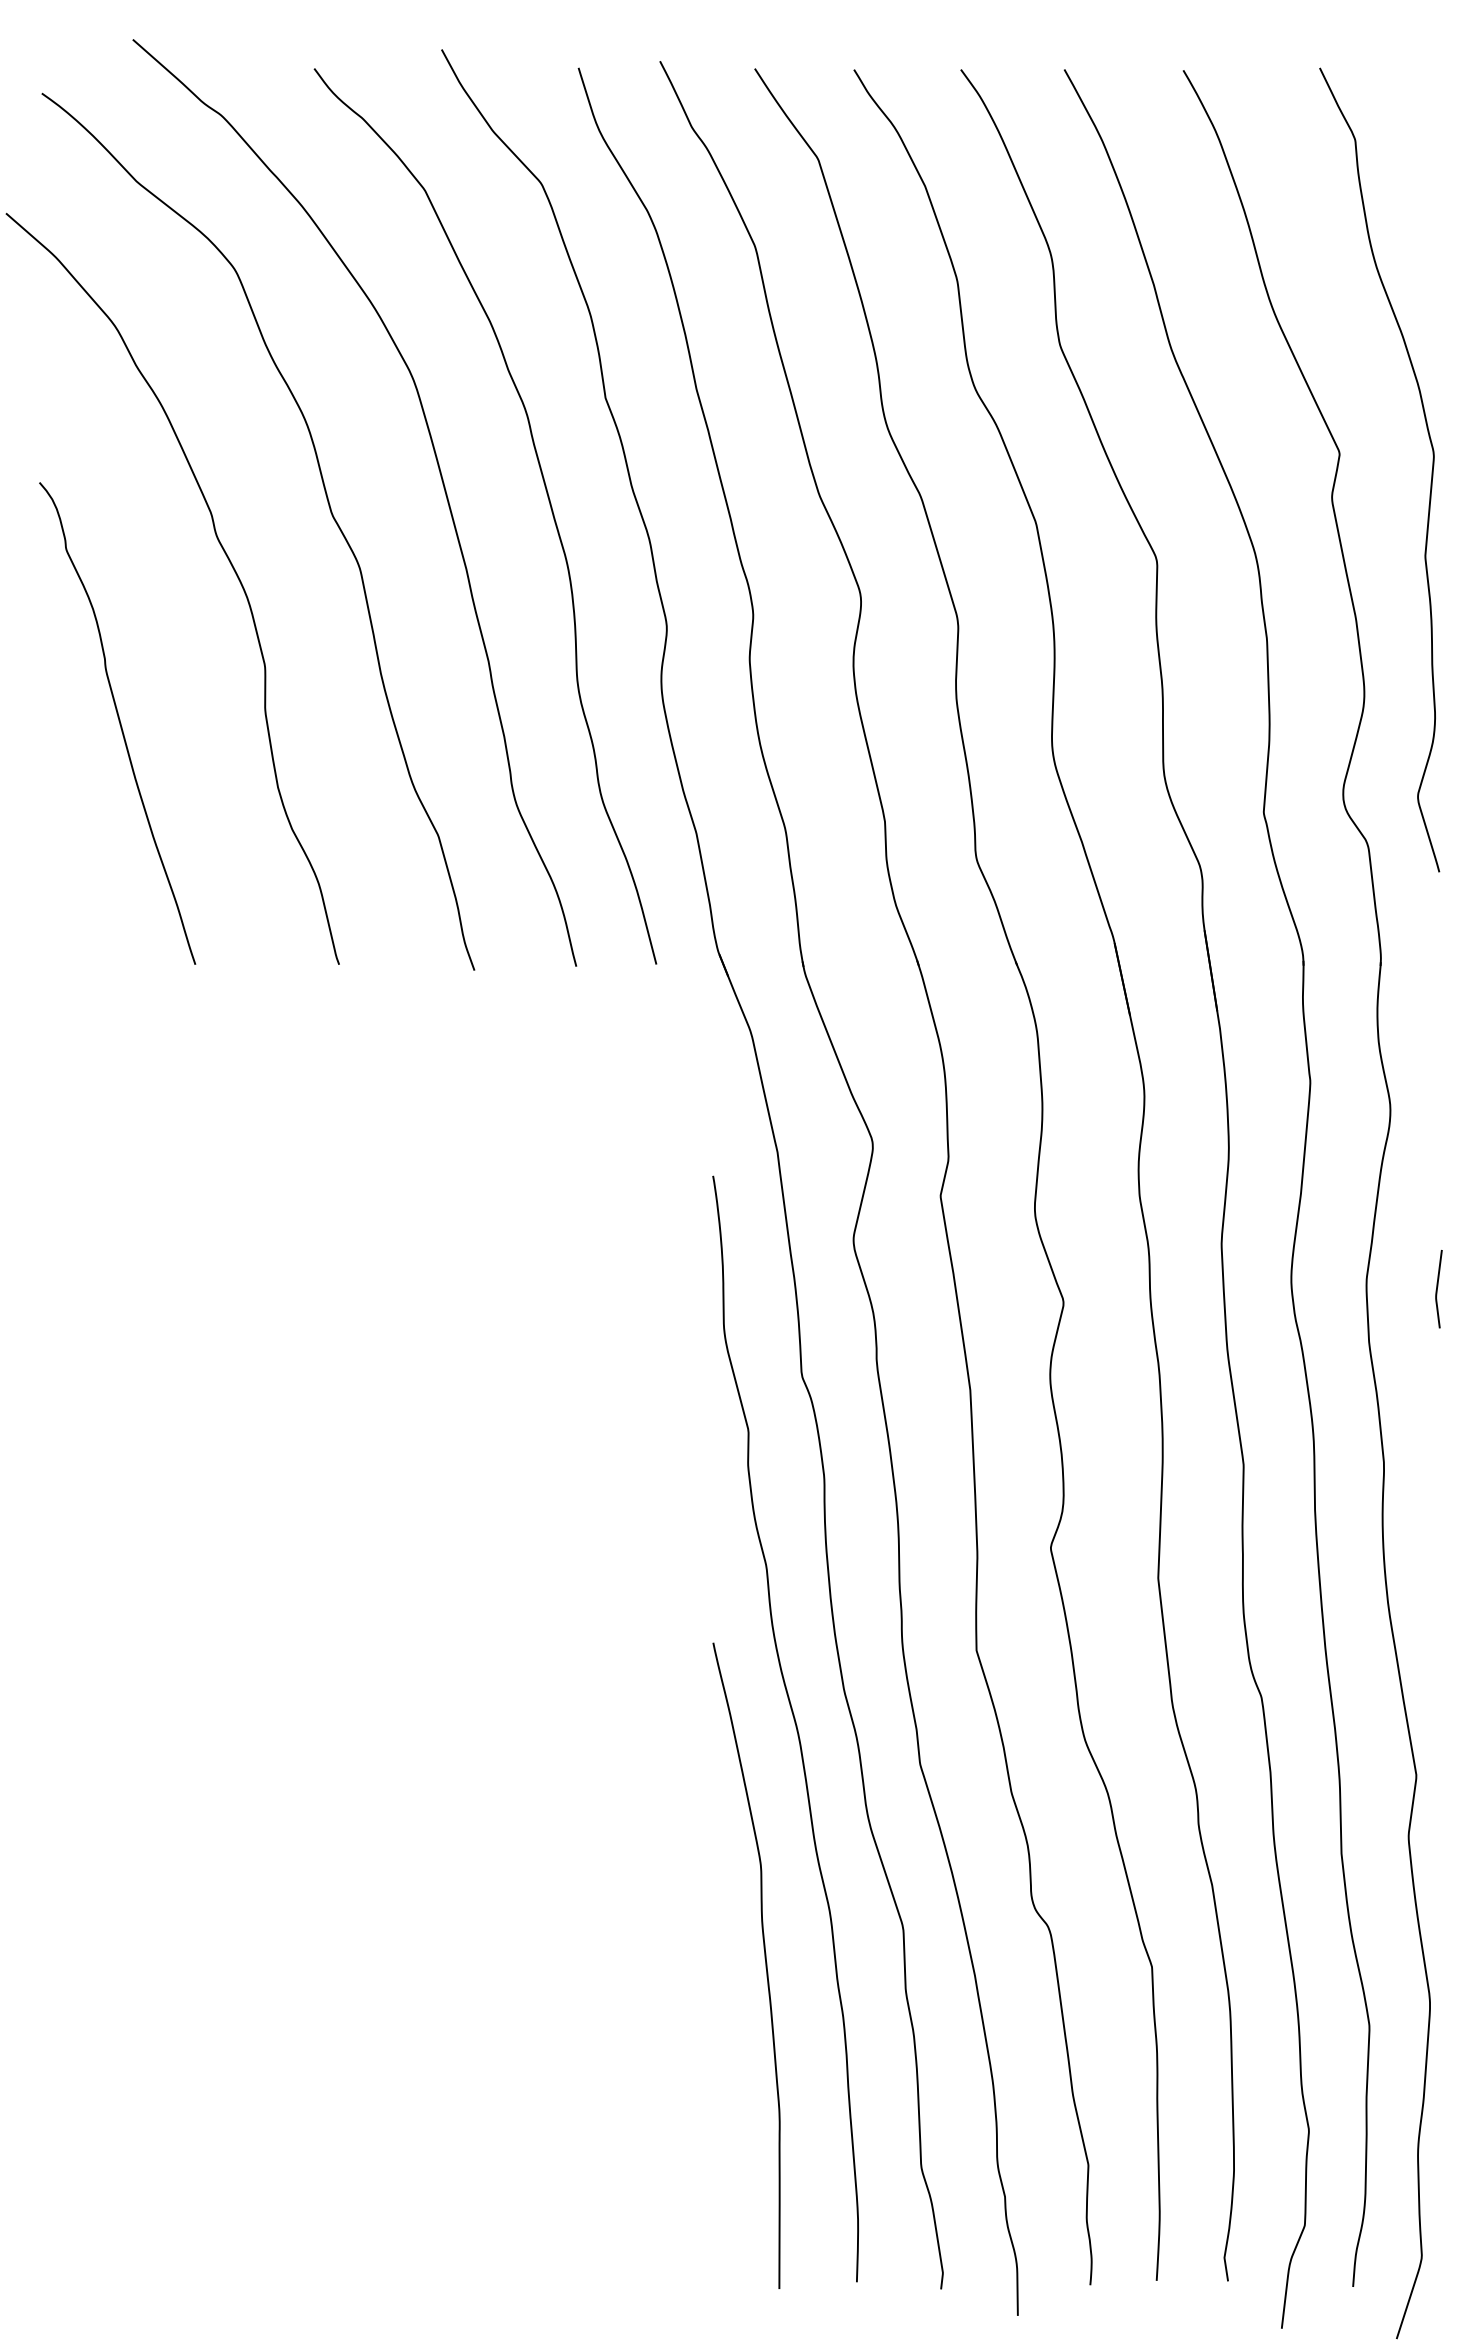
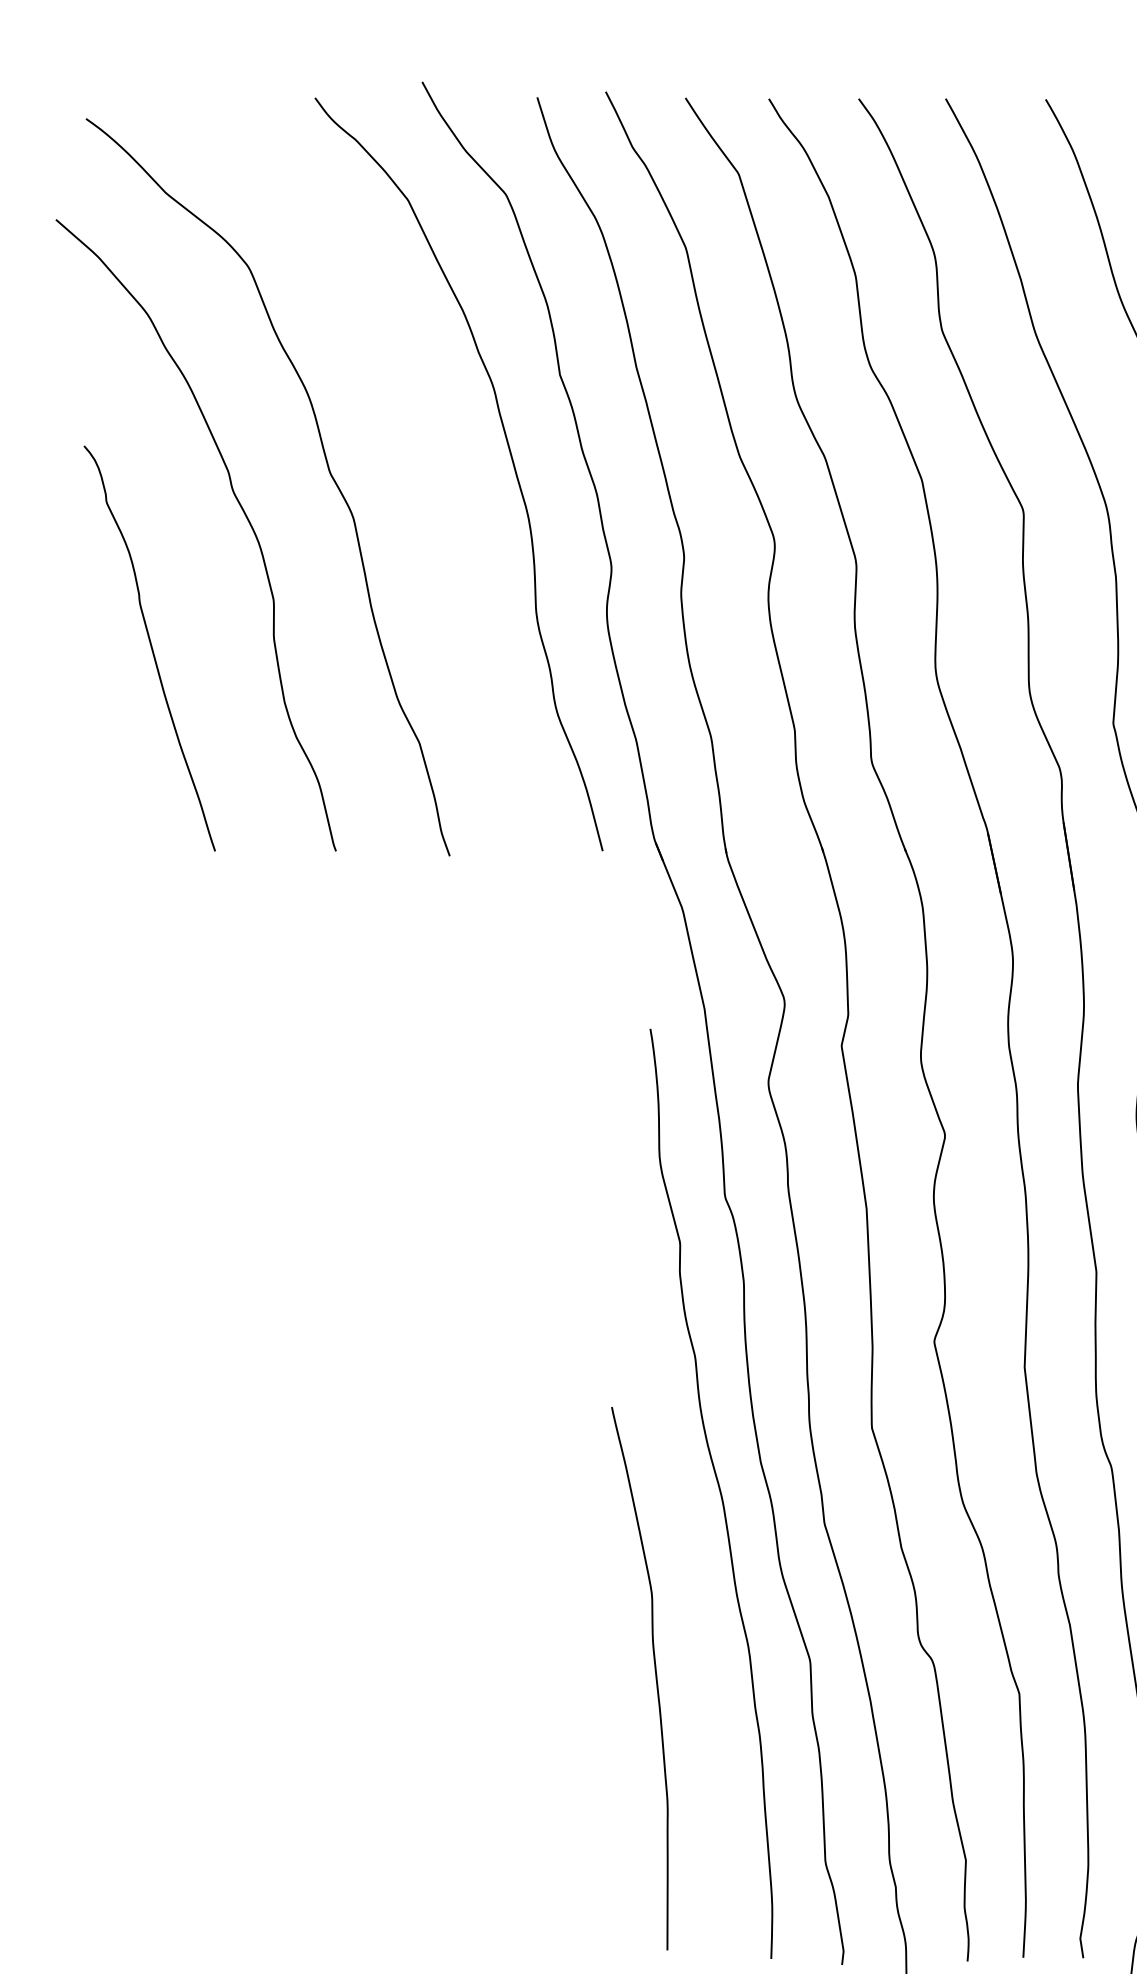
curve: (440, 477) -> (421, 441), removed
curve: (765, 1965) -> (655, 1678), moved

